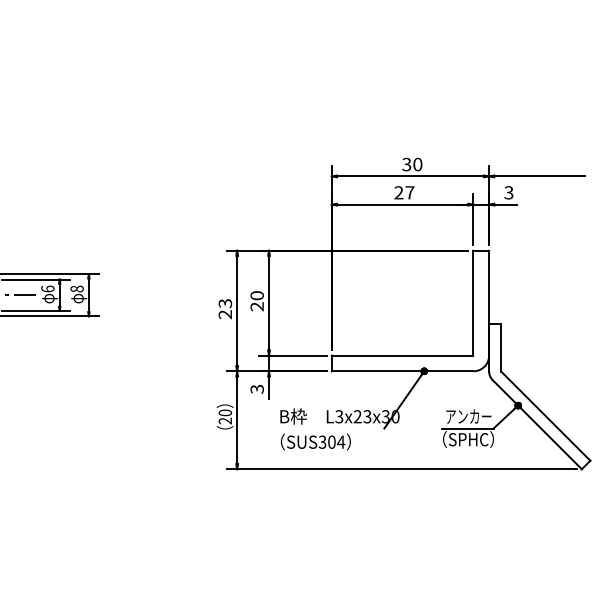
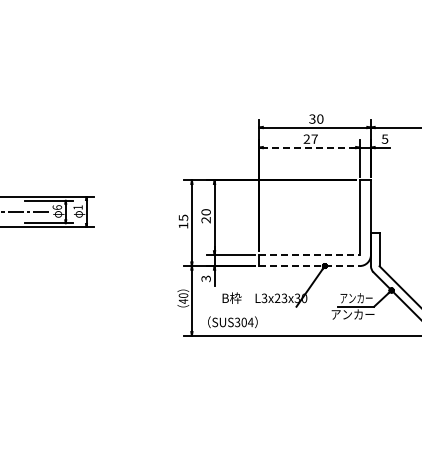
text: (509, 191) -> (385, 138), 3 -> 5
line: (402, 204) -> (309, 147), solid -> dashed
text: (76, 288) -> (77, 207), 8 -> 1
text: (225, 308) -> (183, 221), 23 -> 15
line: (402, 355) -> (309, 254), solid -> dashed
line: (402, 371) -> (309, 266), solid -> dashed
text: (225, 421) -> (183, 301), 20 -> 40
text: (463, 439) -> (352, 314), （SPHC） -> アンカー
text: (315, 442) -> (232, 322), moved

